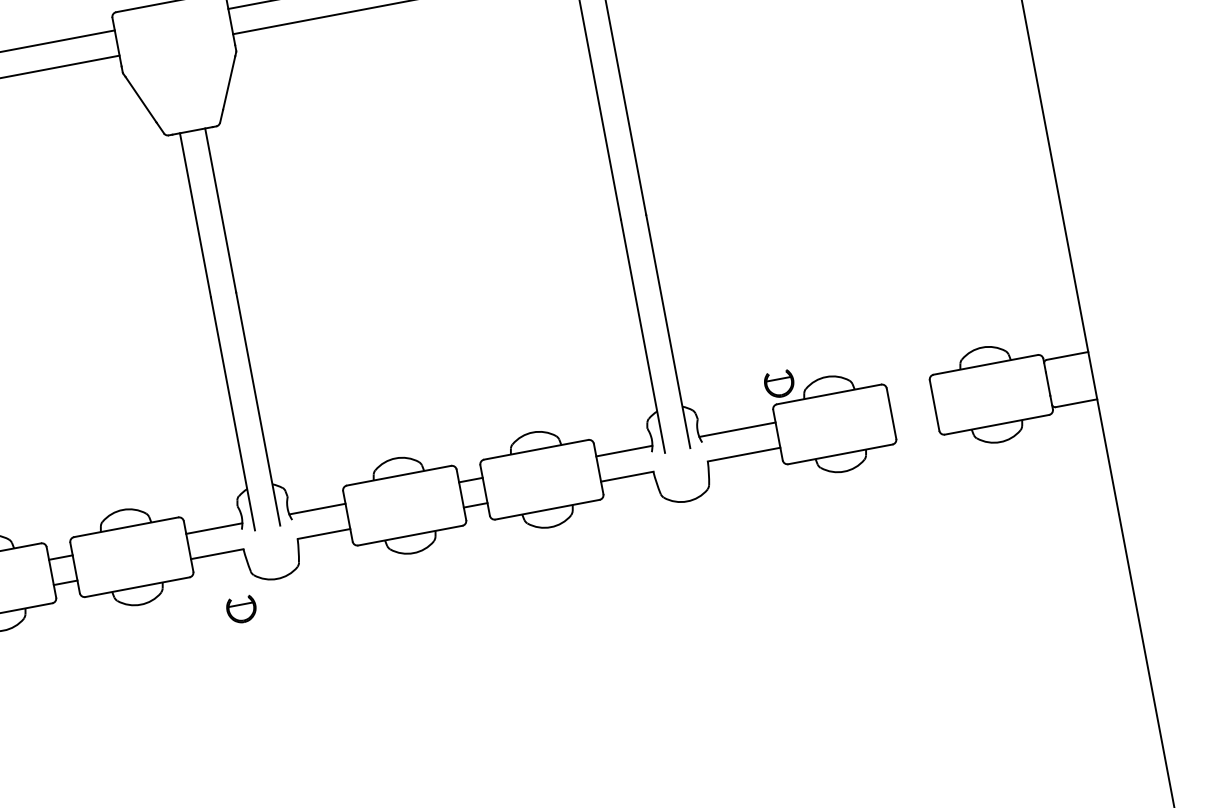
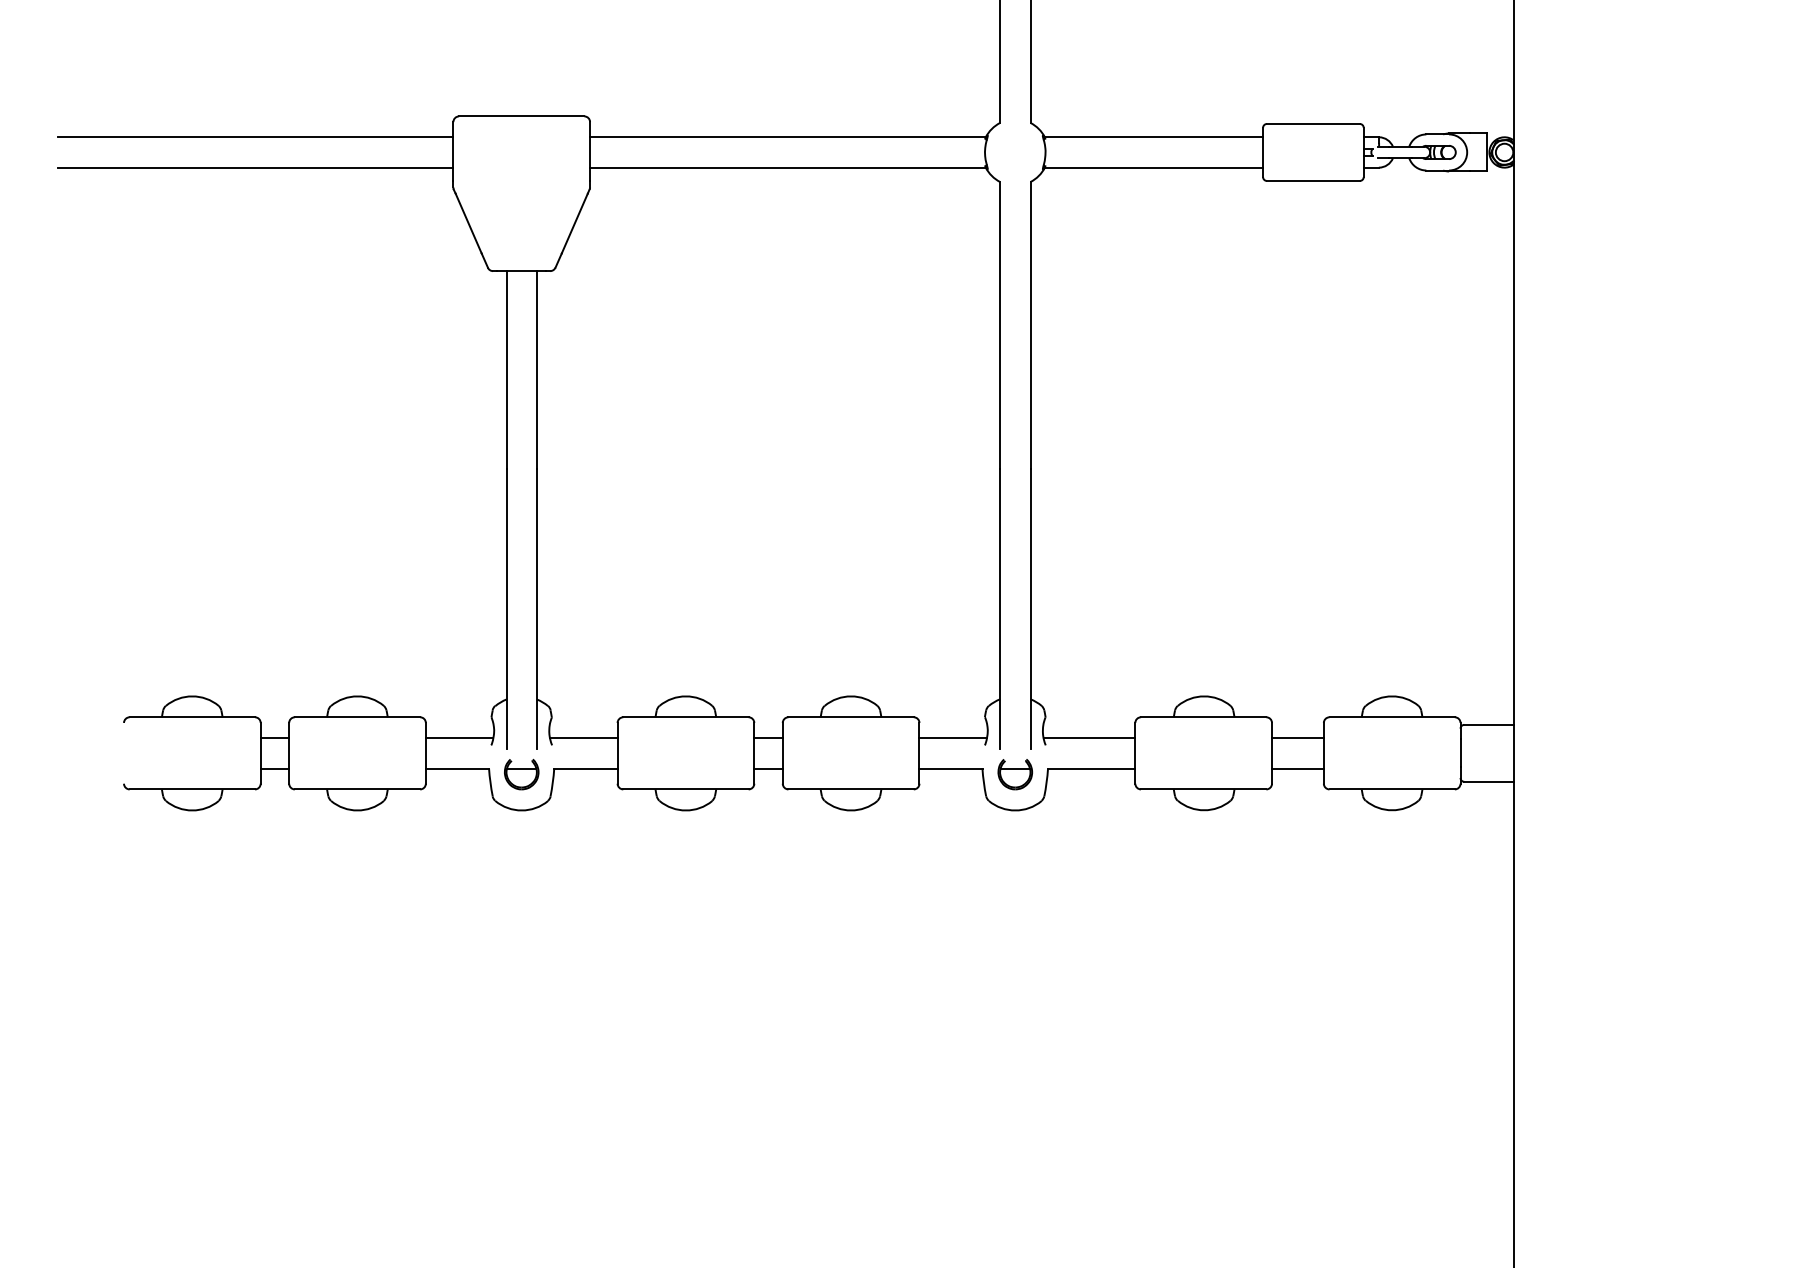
part: (778, 384) -> (1014, 774), moved
line: (910, 397) -> (1297, 738), added
line: (915, 422) -> (1297, 768), added
part: (241, 609) -> (521, 774), moved

